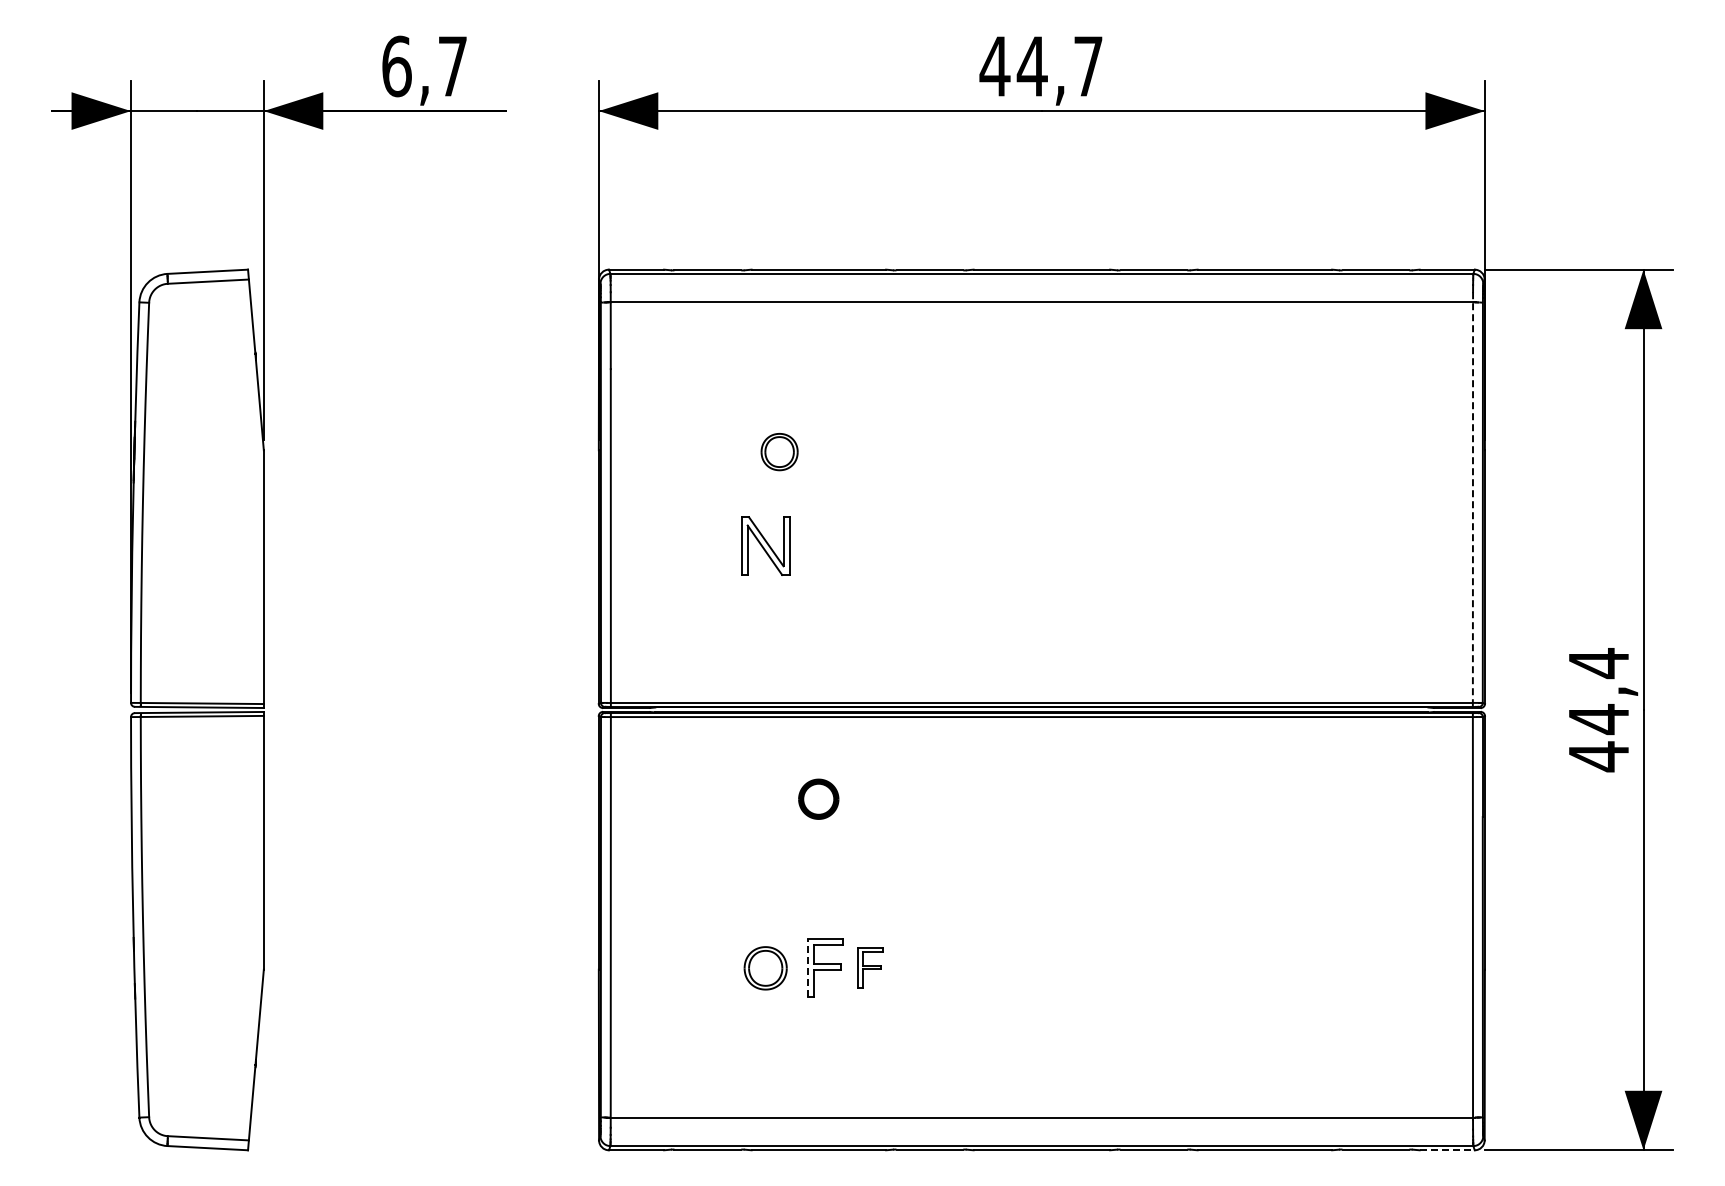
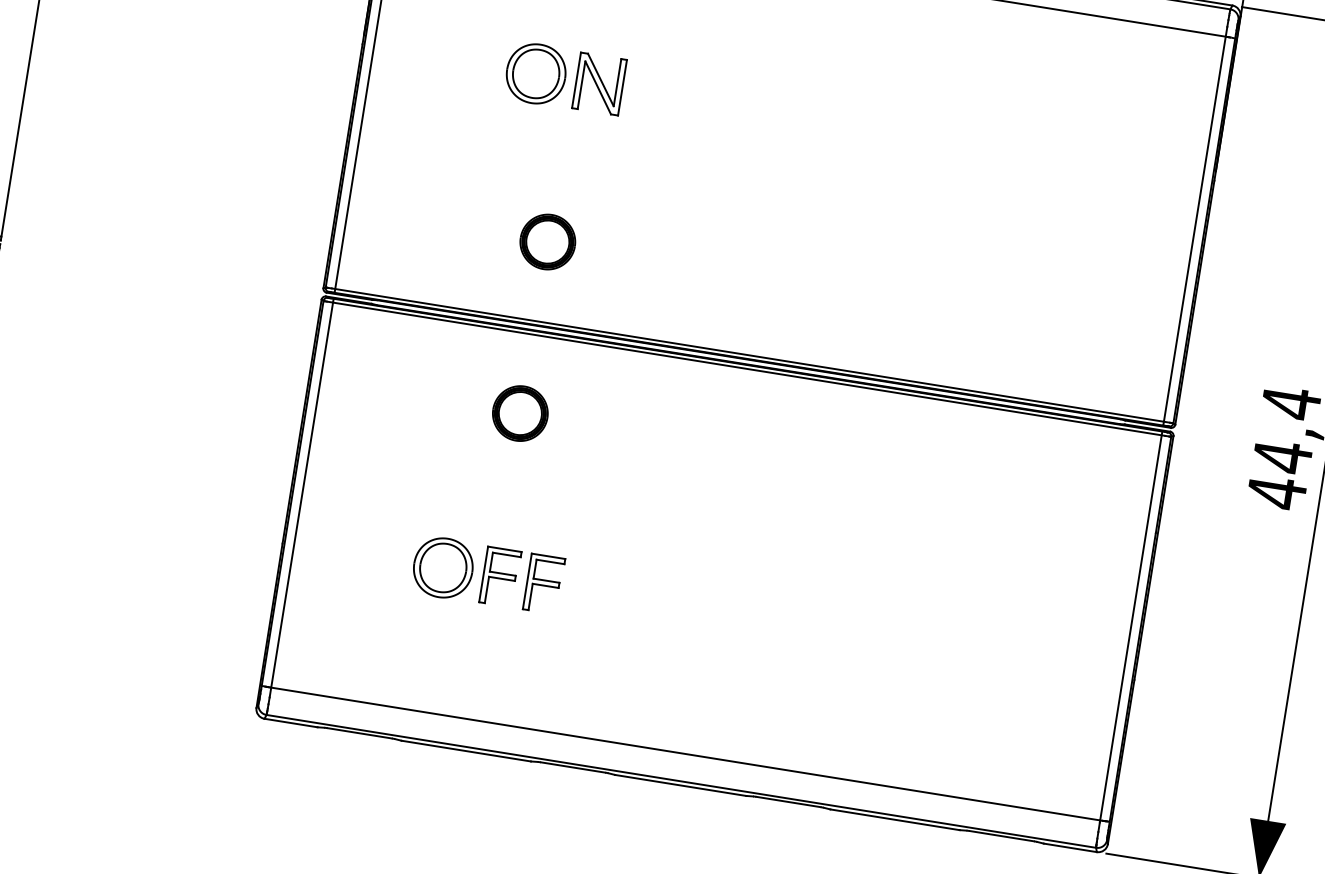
part: (779, 451) -> (536, 73), size x1.67
line: (1472, 500) -> (1194, 227), dashed -> solid
part: (765, 545) -> (599, 83), moved
part: (818, 620) -> (547, 241), added
part: (818, 799) -> (519, 413), size x1.43
part: (870, 967) -> (544, 583), size x1.43
part: (765, 968) -> (442, 568), size x1.43
line: (807, 968) -> (483, 574), dashed -> solid
line: (1447, 1150) -> (1070, 848), dashed -> solid

